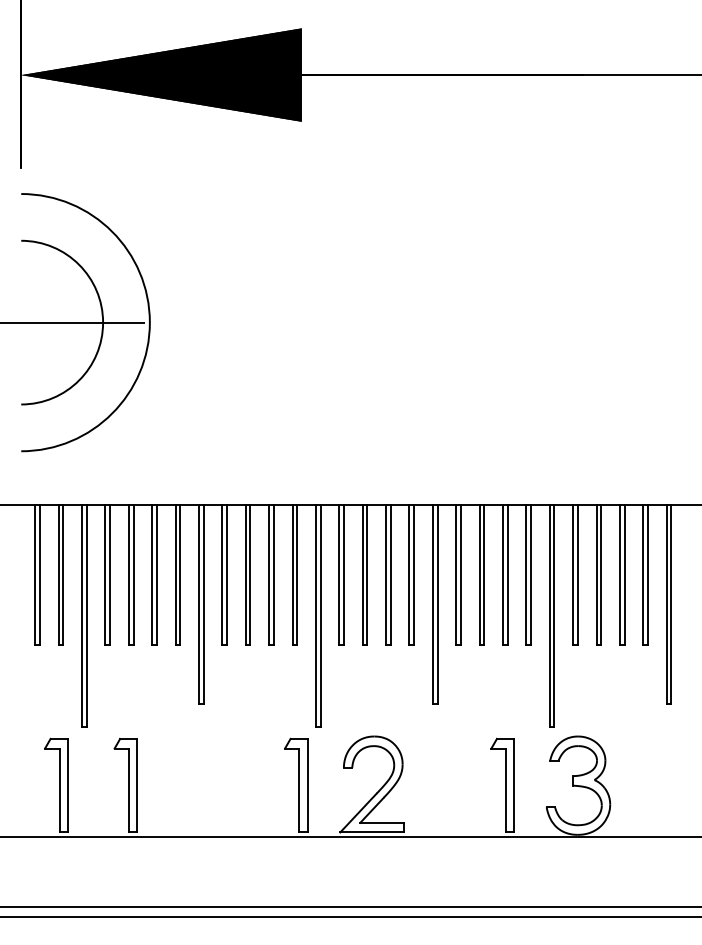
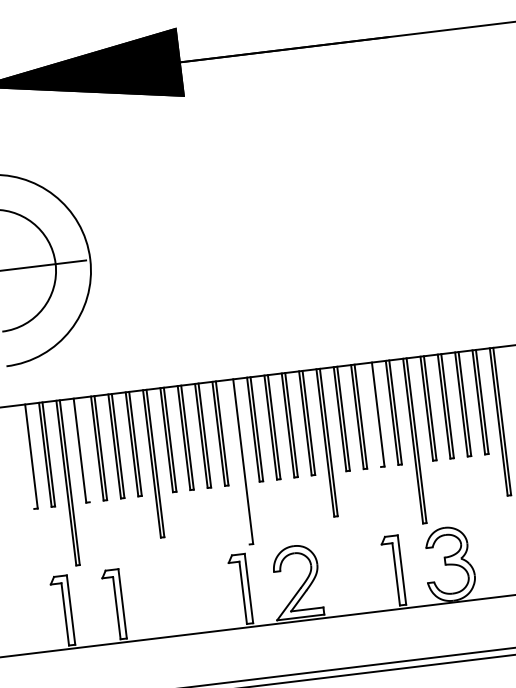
line: (35, 575) -> (28, 457), removed
line: (110, 575) -> (83, 450), removed
line: (503, 575) -> (375, 415), removed
line: (315, 616) -> (239, 462), removed

